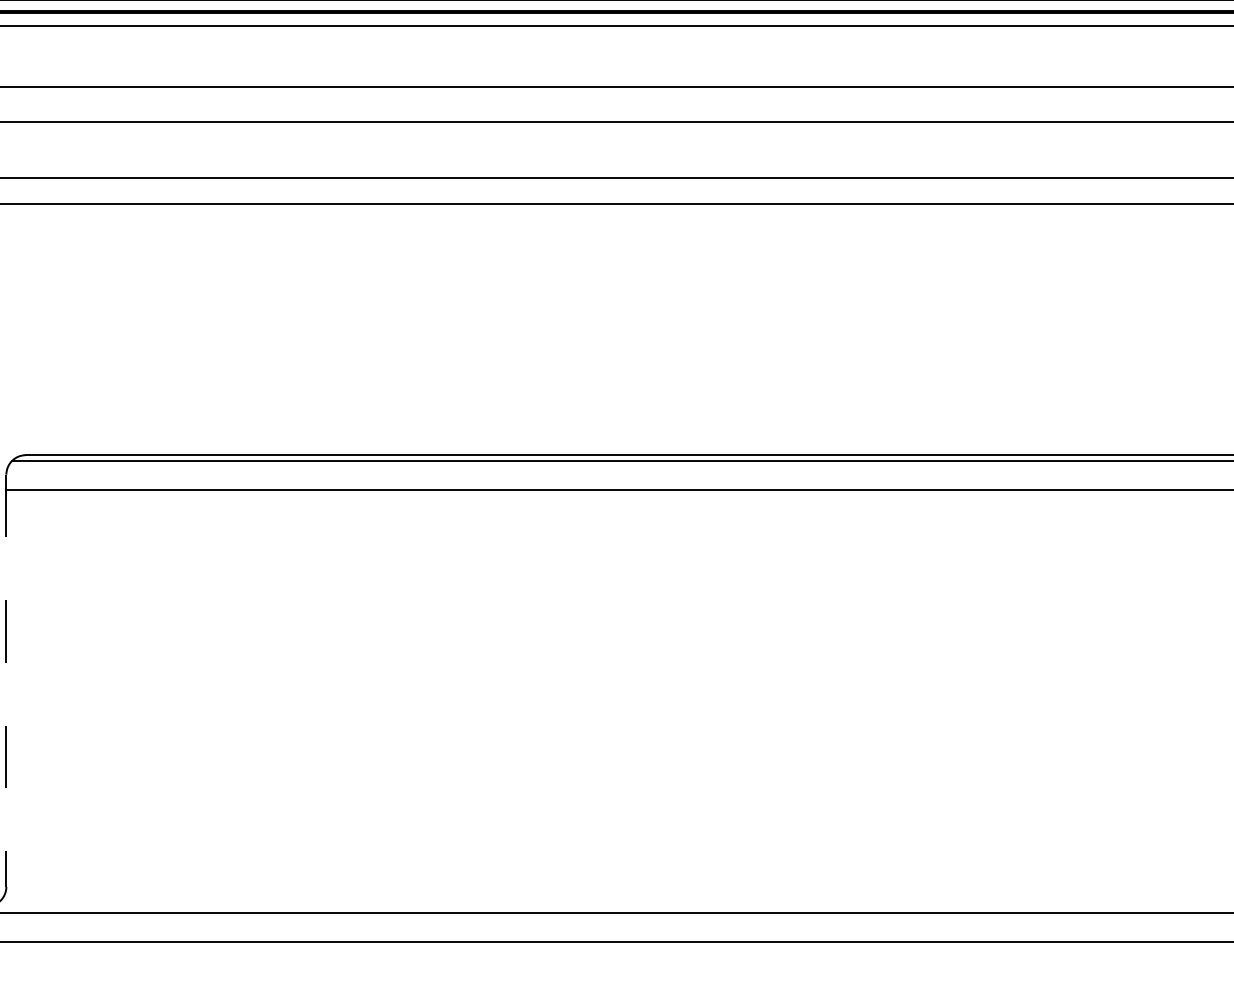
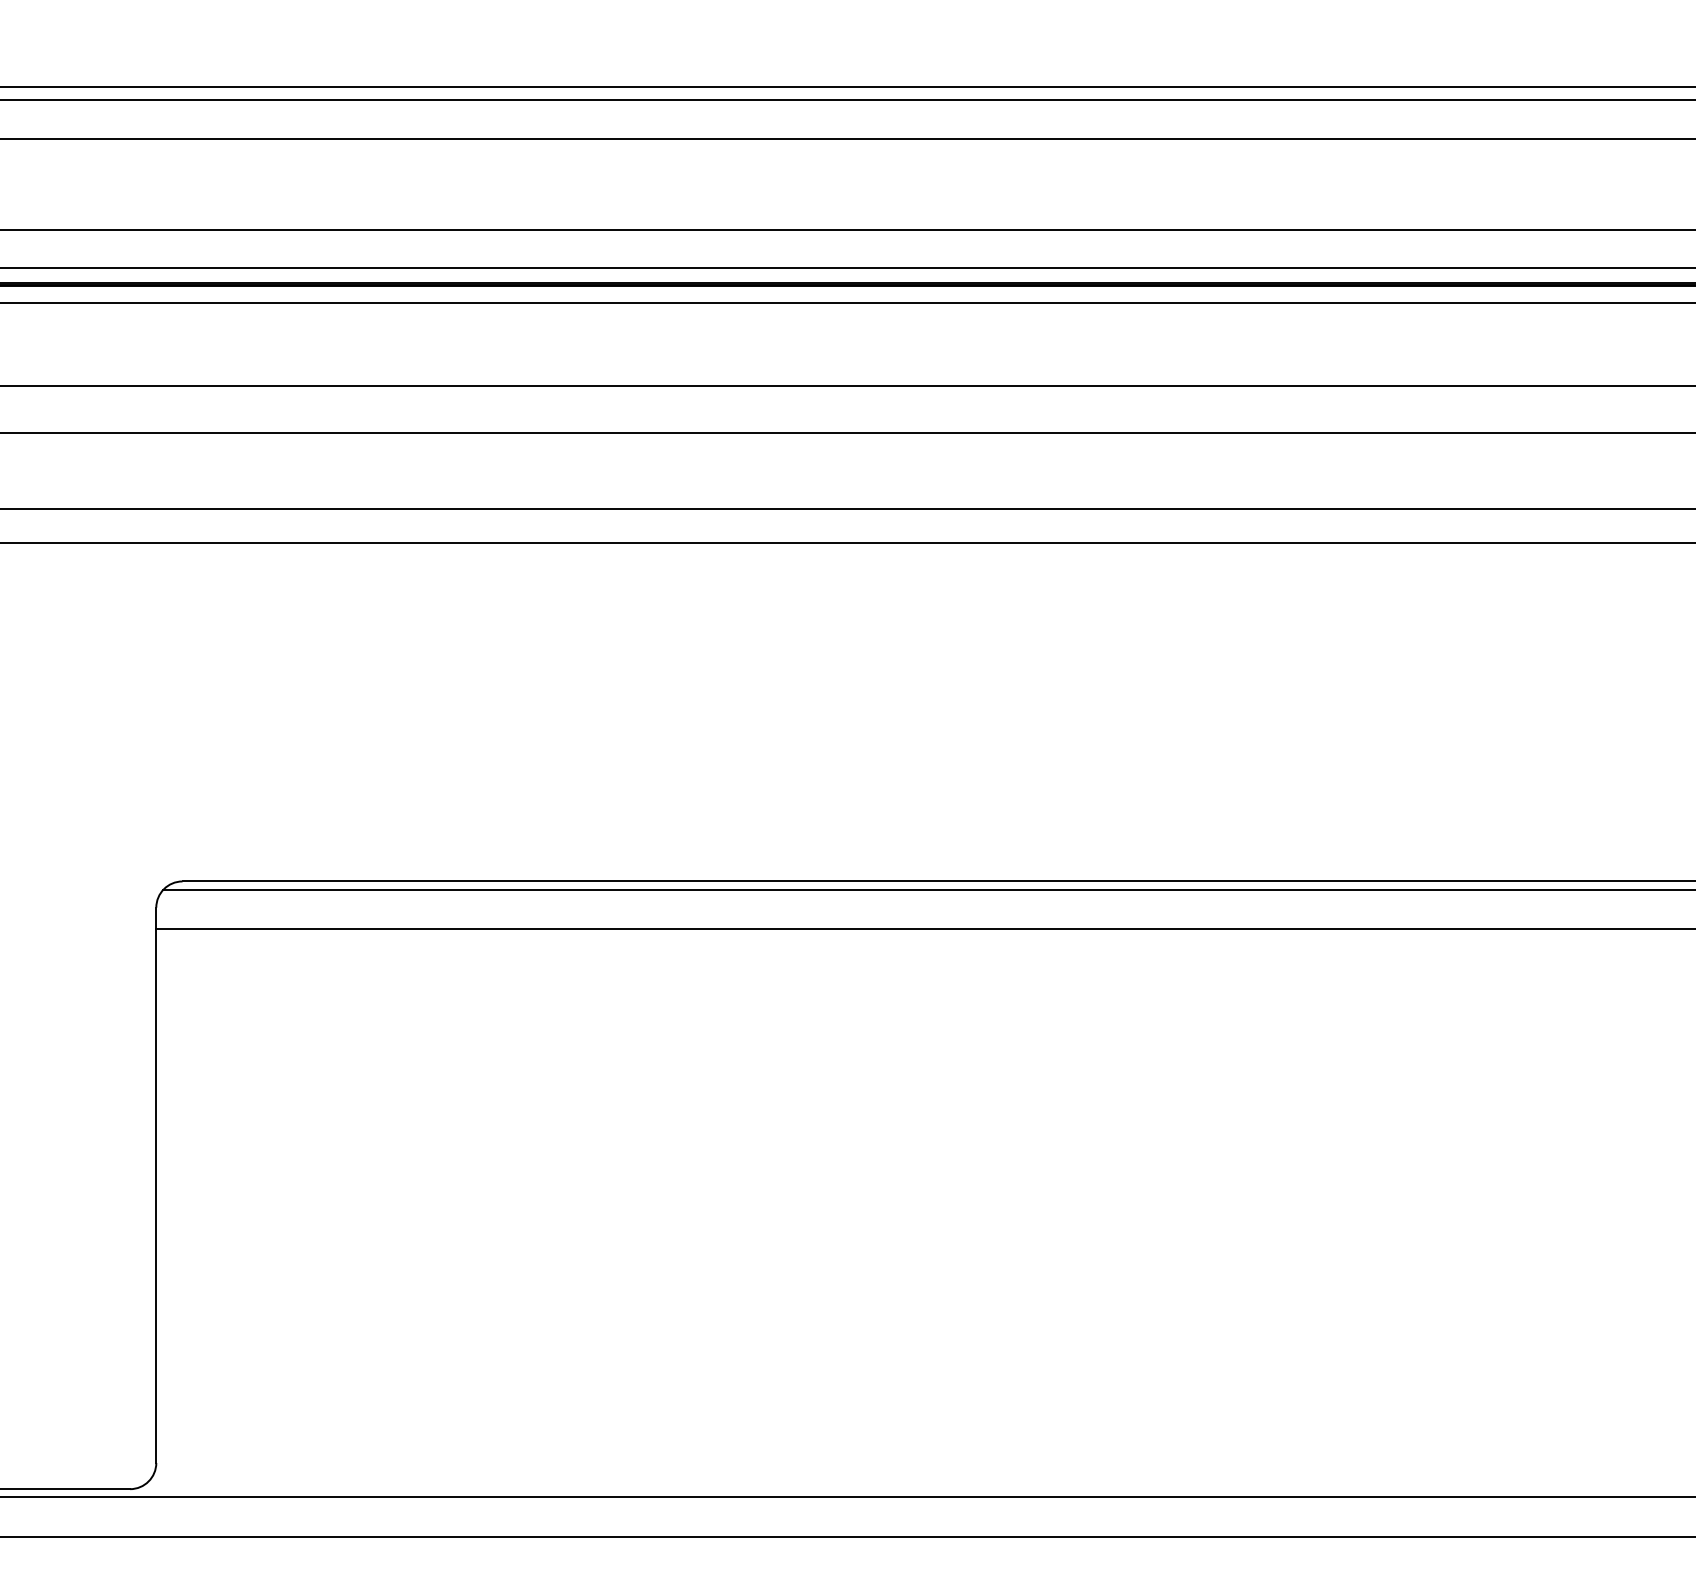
line: (6, 680) -> (156, 1185), dashed -> solid

